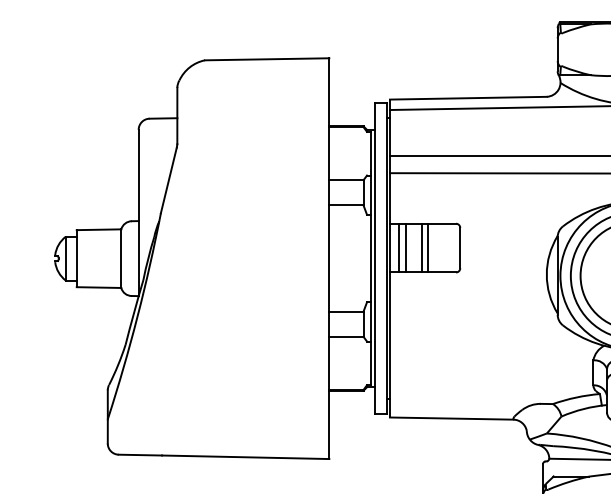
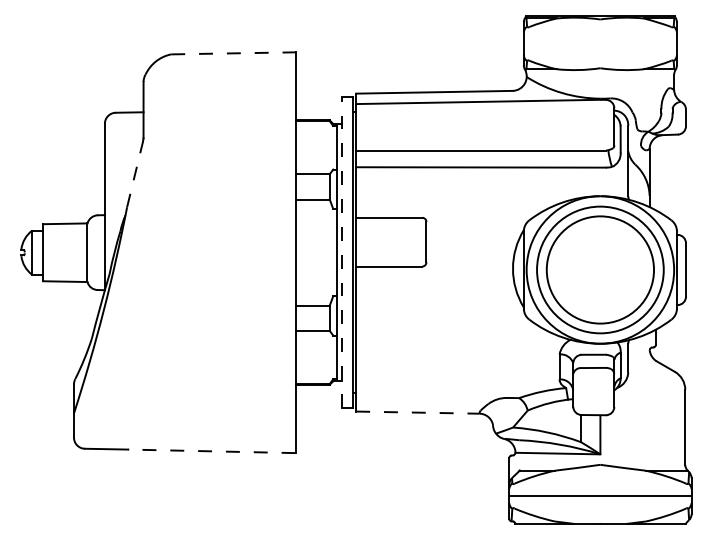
line: (267, 59) -> (233, 53), solid -> dashed
line: (169, 180) -> (135, 174), solid -> dashed
line: (399, 247) -> (365, 241), removed
line: (405, 247) -> (371, 241), removed
line: (421, 247) -> (387, 241), removed
line: (428, 247) -> (394, 241), removed
line: (375, 258) -> (341, 252), solid -> dashed
line: (451, 418) -> (417, 412), solid -> dashed
line: (245, 457) -> (211, 451), solid -> dashed

